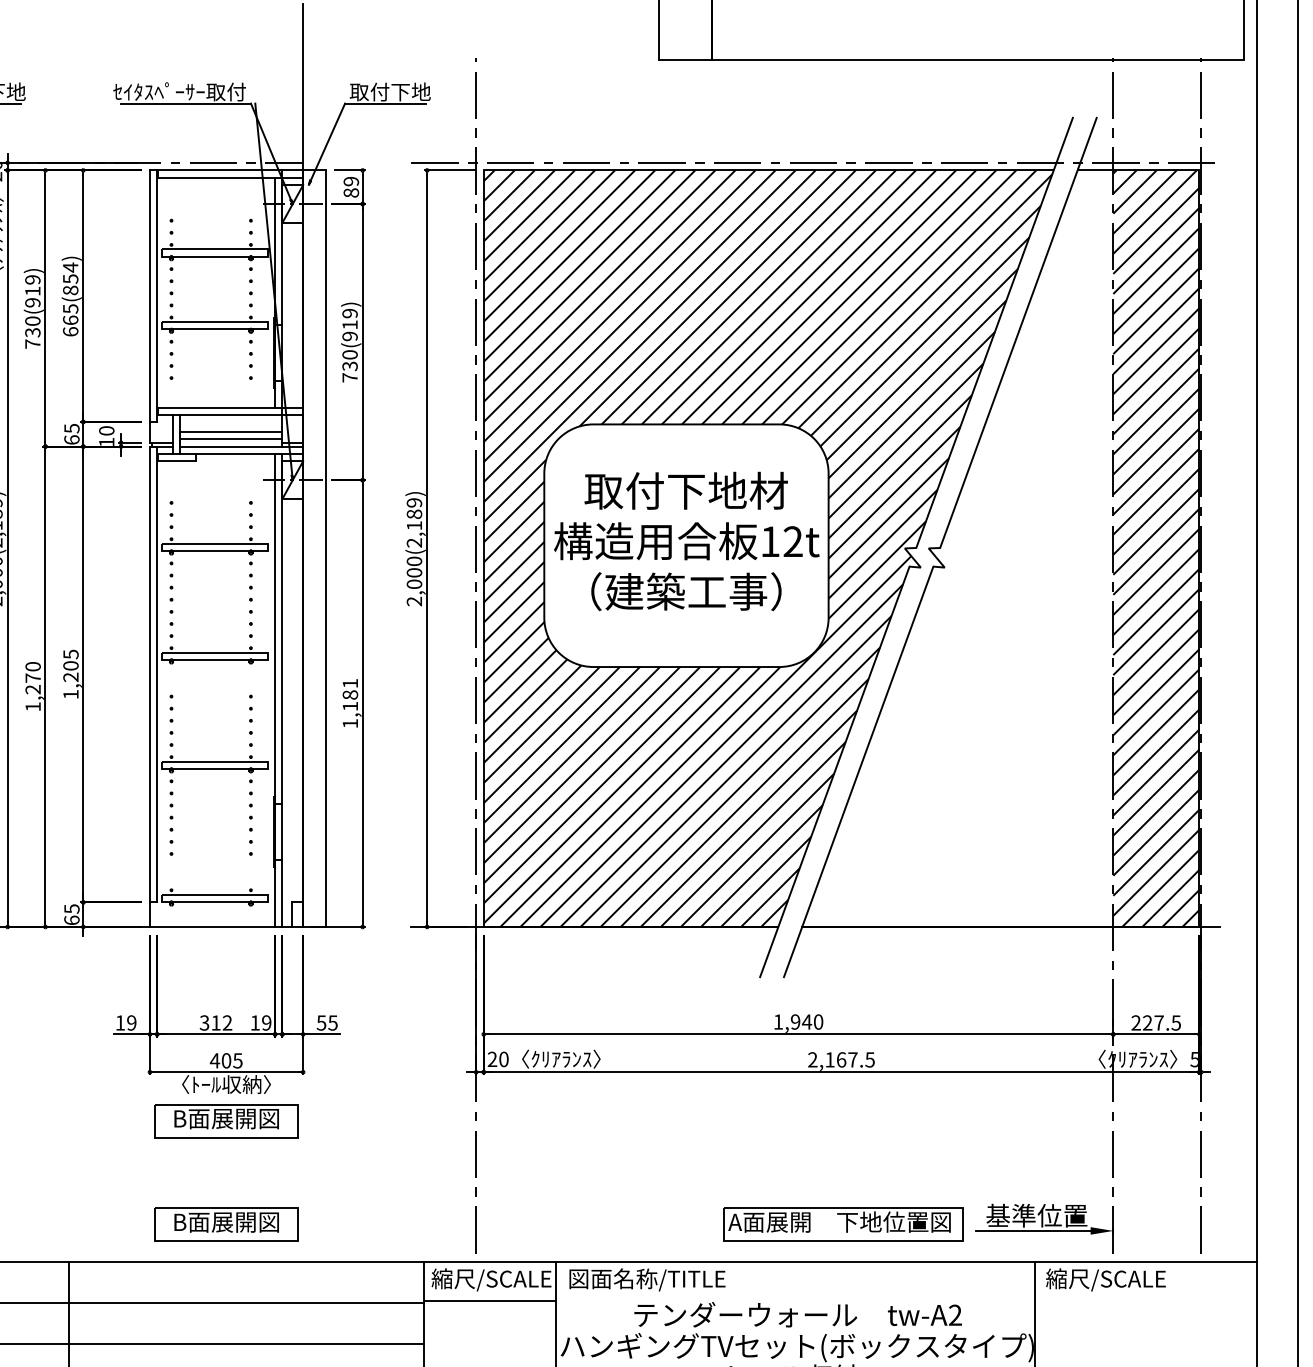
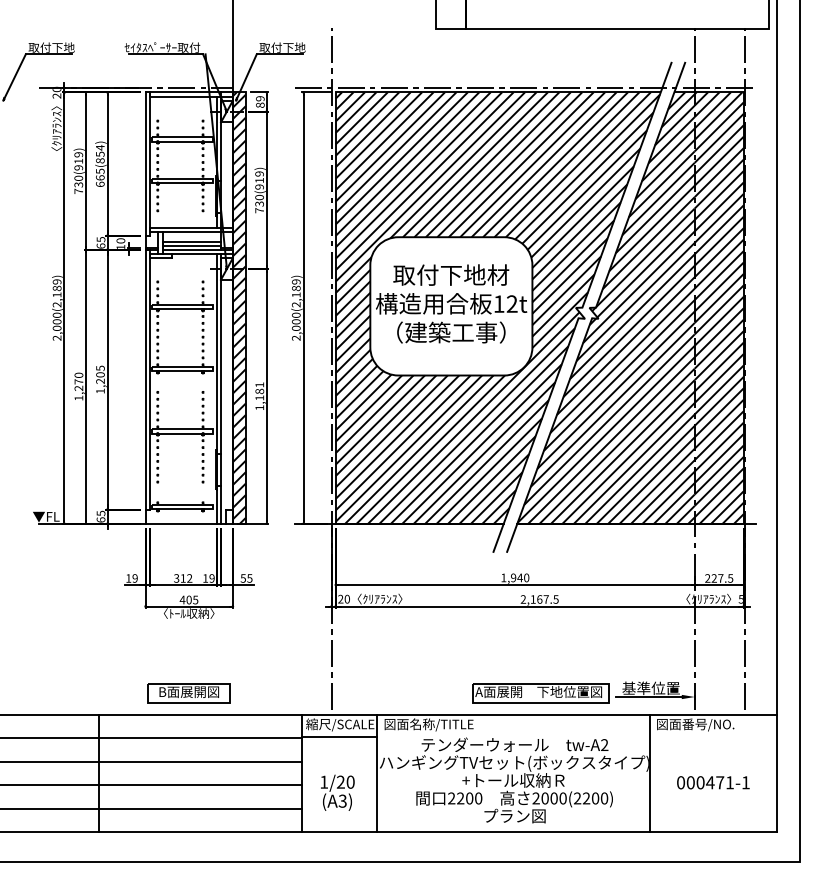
hatch: (313, 547) -> (238, 307), added
hatch: (956, 547) -> (605, 307), added
part: (225, 1121) -> (188, 634), removed
text: (1114, 1279) -> (695, 724), 縮尺/SCALE -> 図面番号/NO.

